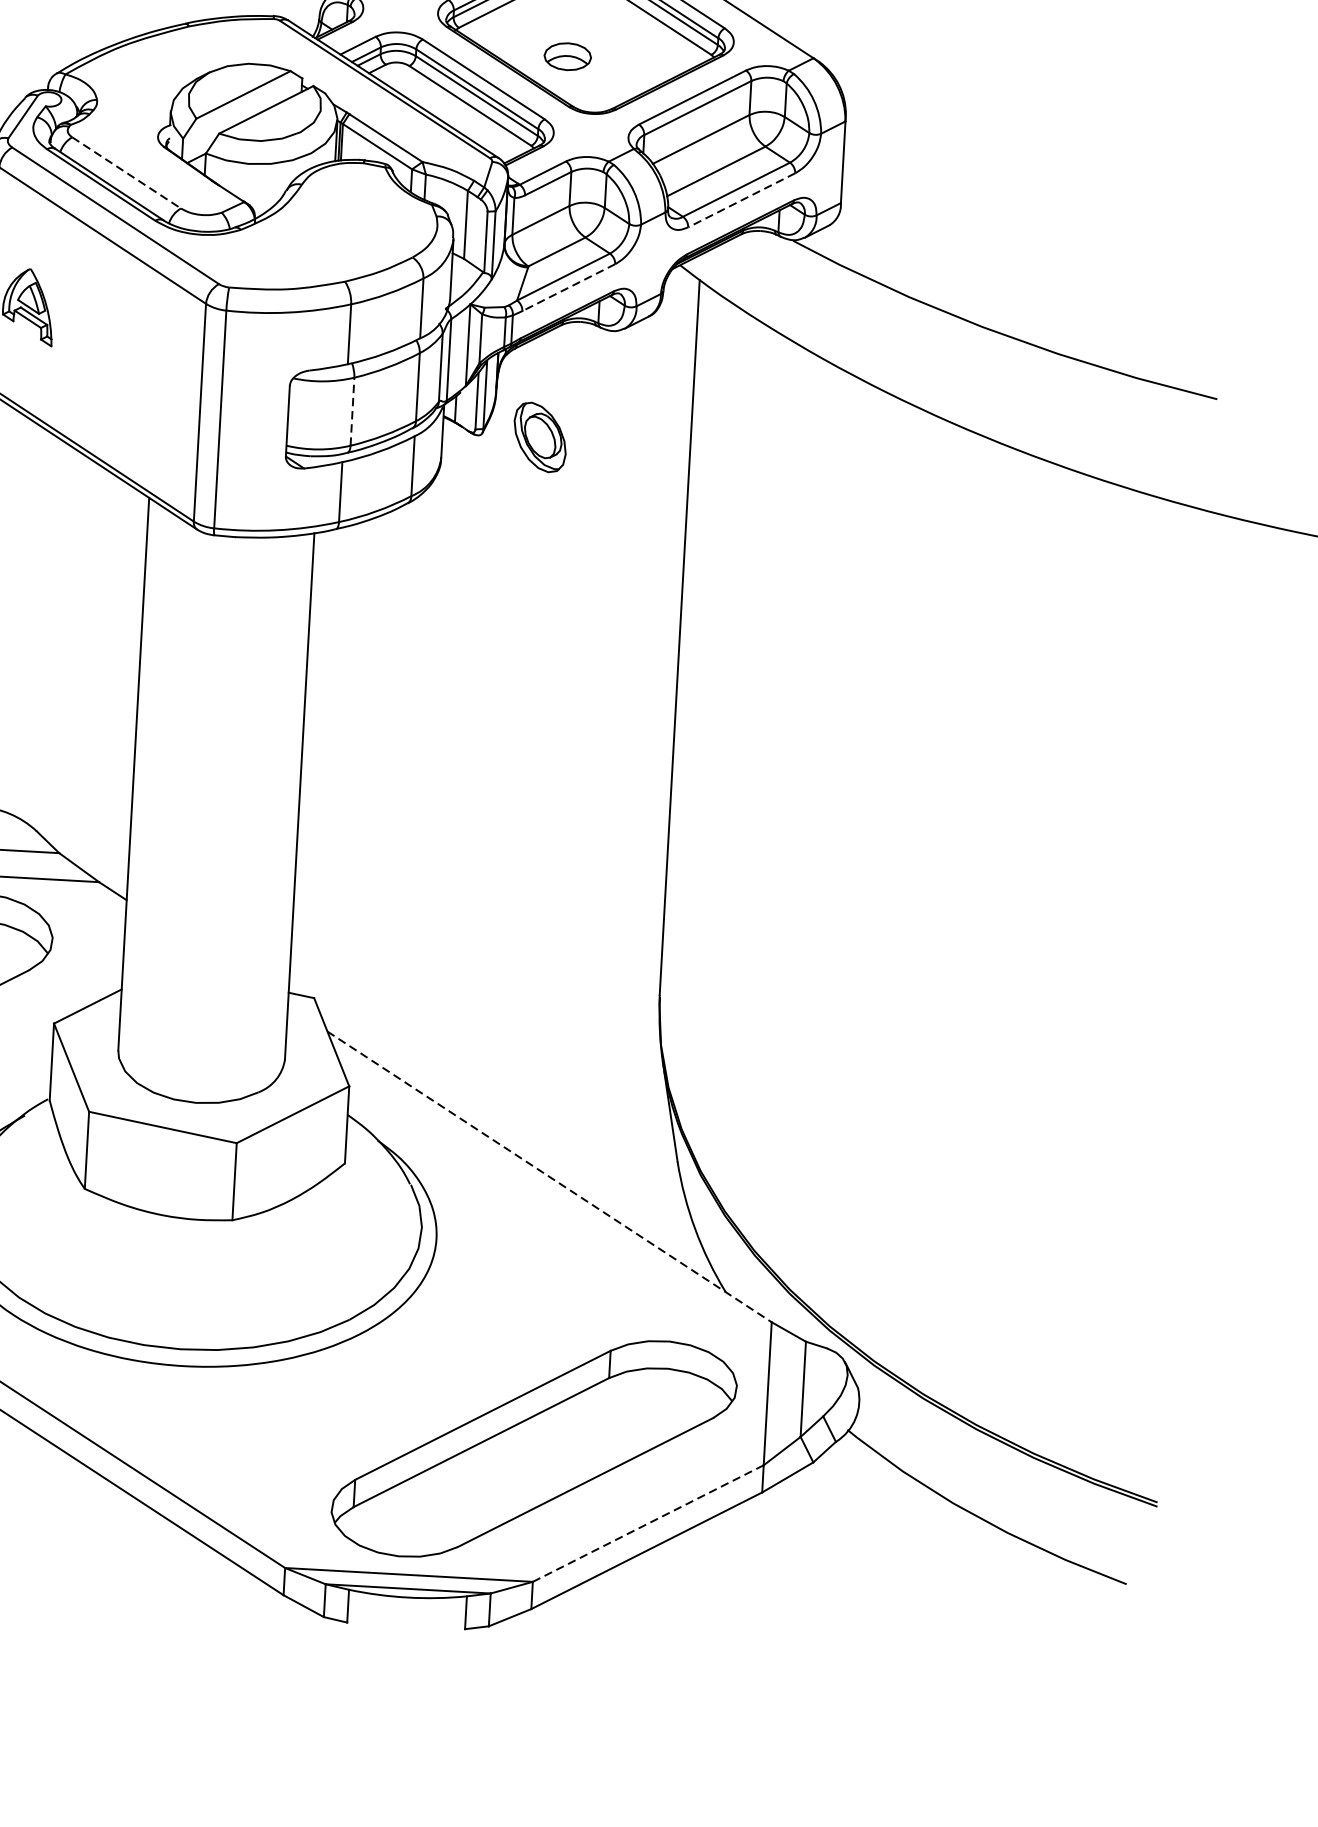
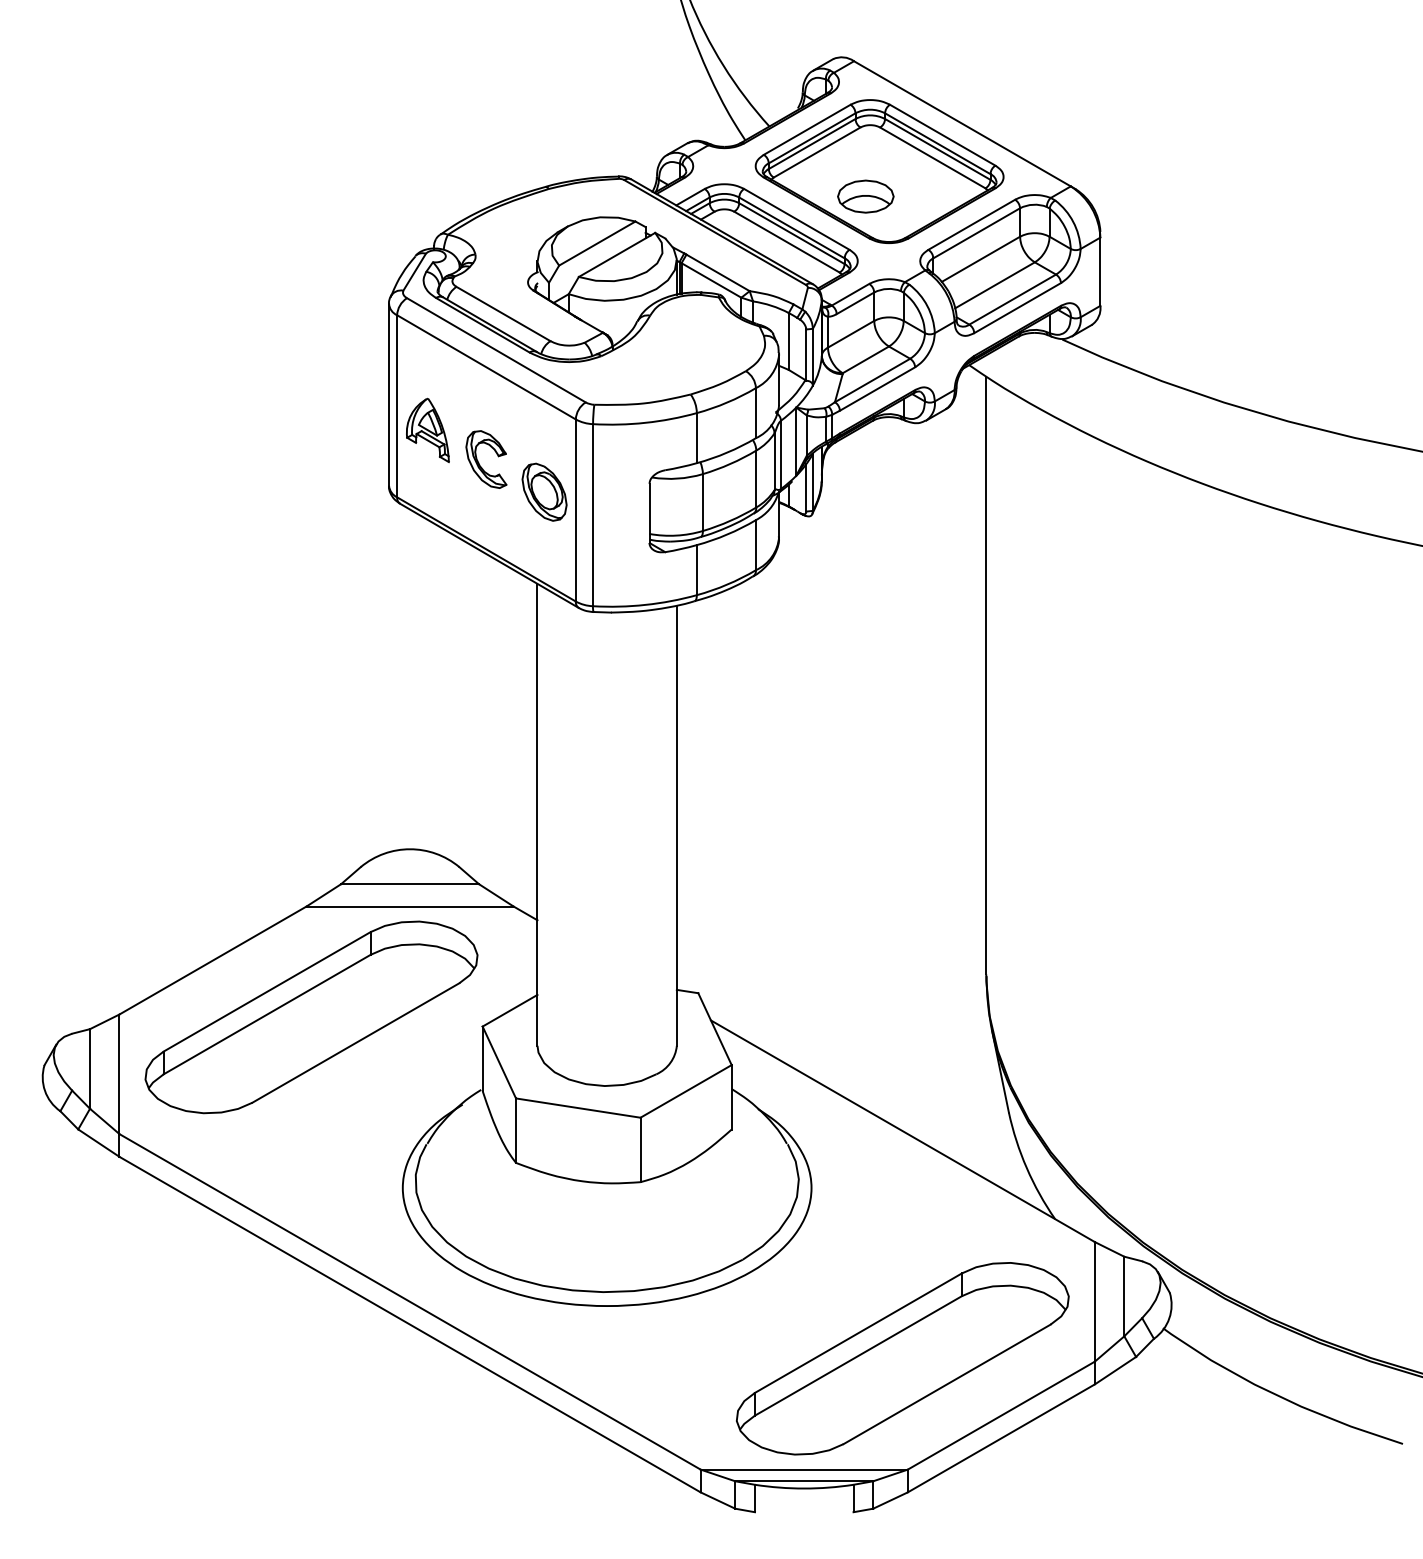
part: (567, 56) -> (865, 196), size x1.43
line: (126, 173) -> (503, 314), dashed -> solid
line: (741, 200) -> (1017, 308), dashed -> solid
line: (568, 288) -> (877, 389), dashed -> solid
part: (87, 348) -> (479, 462), added
line: (351, 411) -> (702, 502), dashed -> solid
part: (540, 436) -> (544, 491), moved
line: (549, 1177) -> (902, 1131), dashed -> solid
line: (648, 1523) -> (1001, 1415), dashed -> solid

